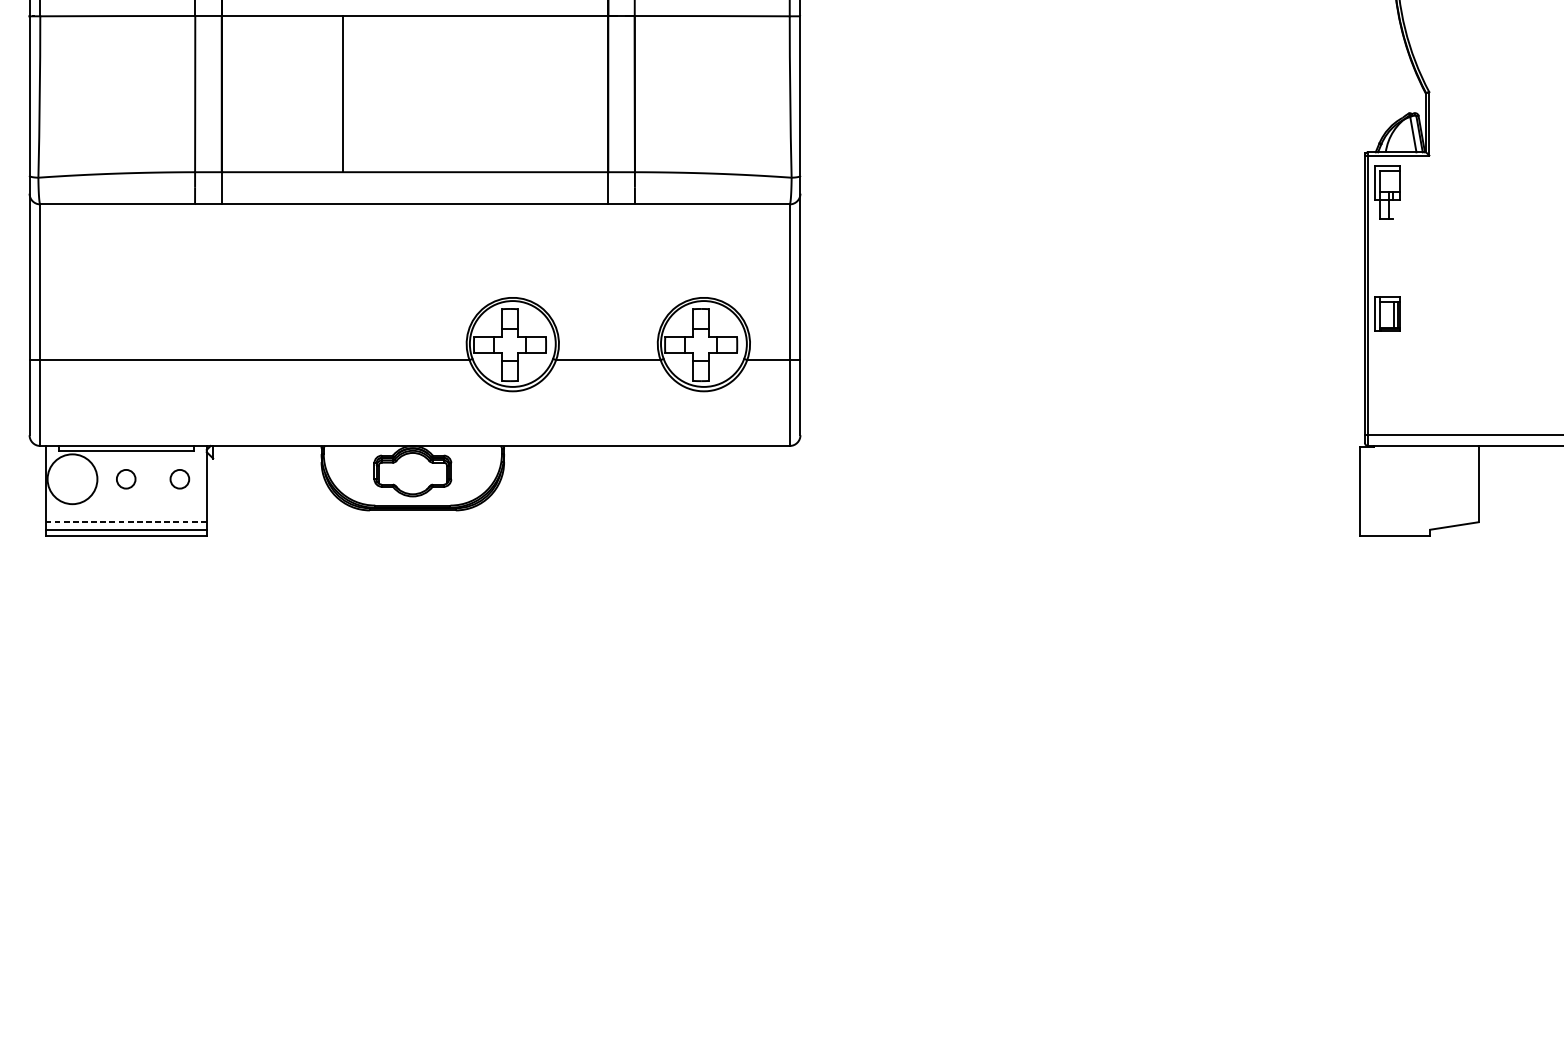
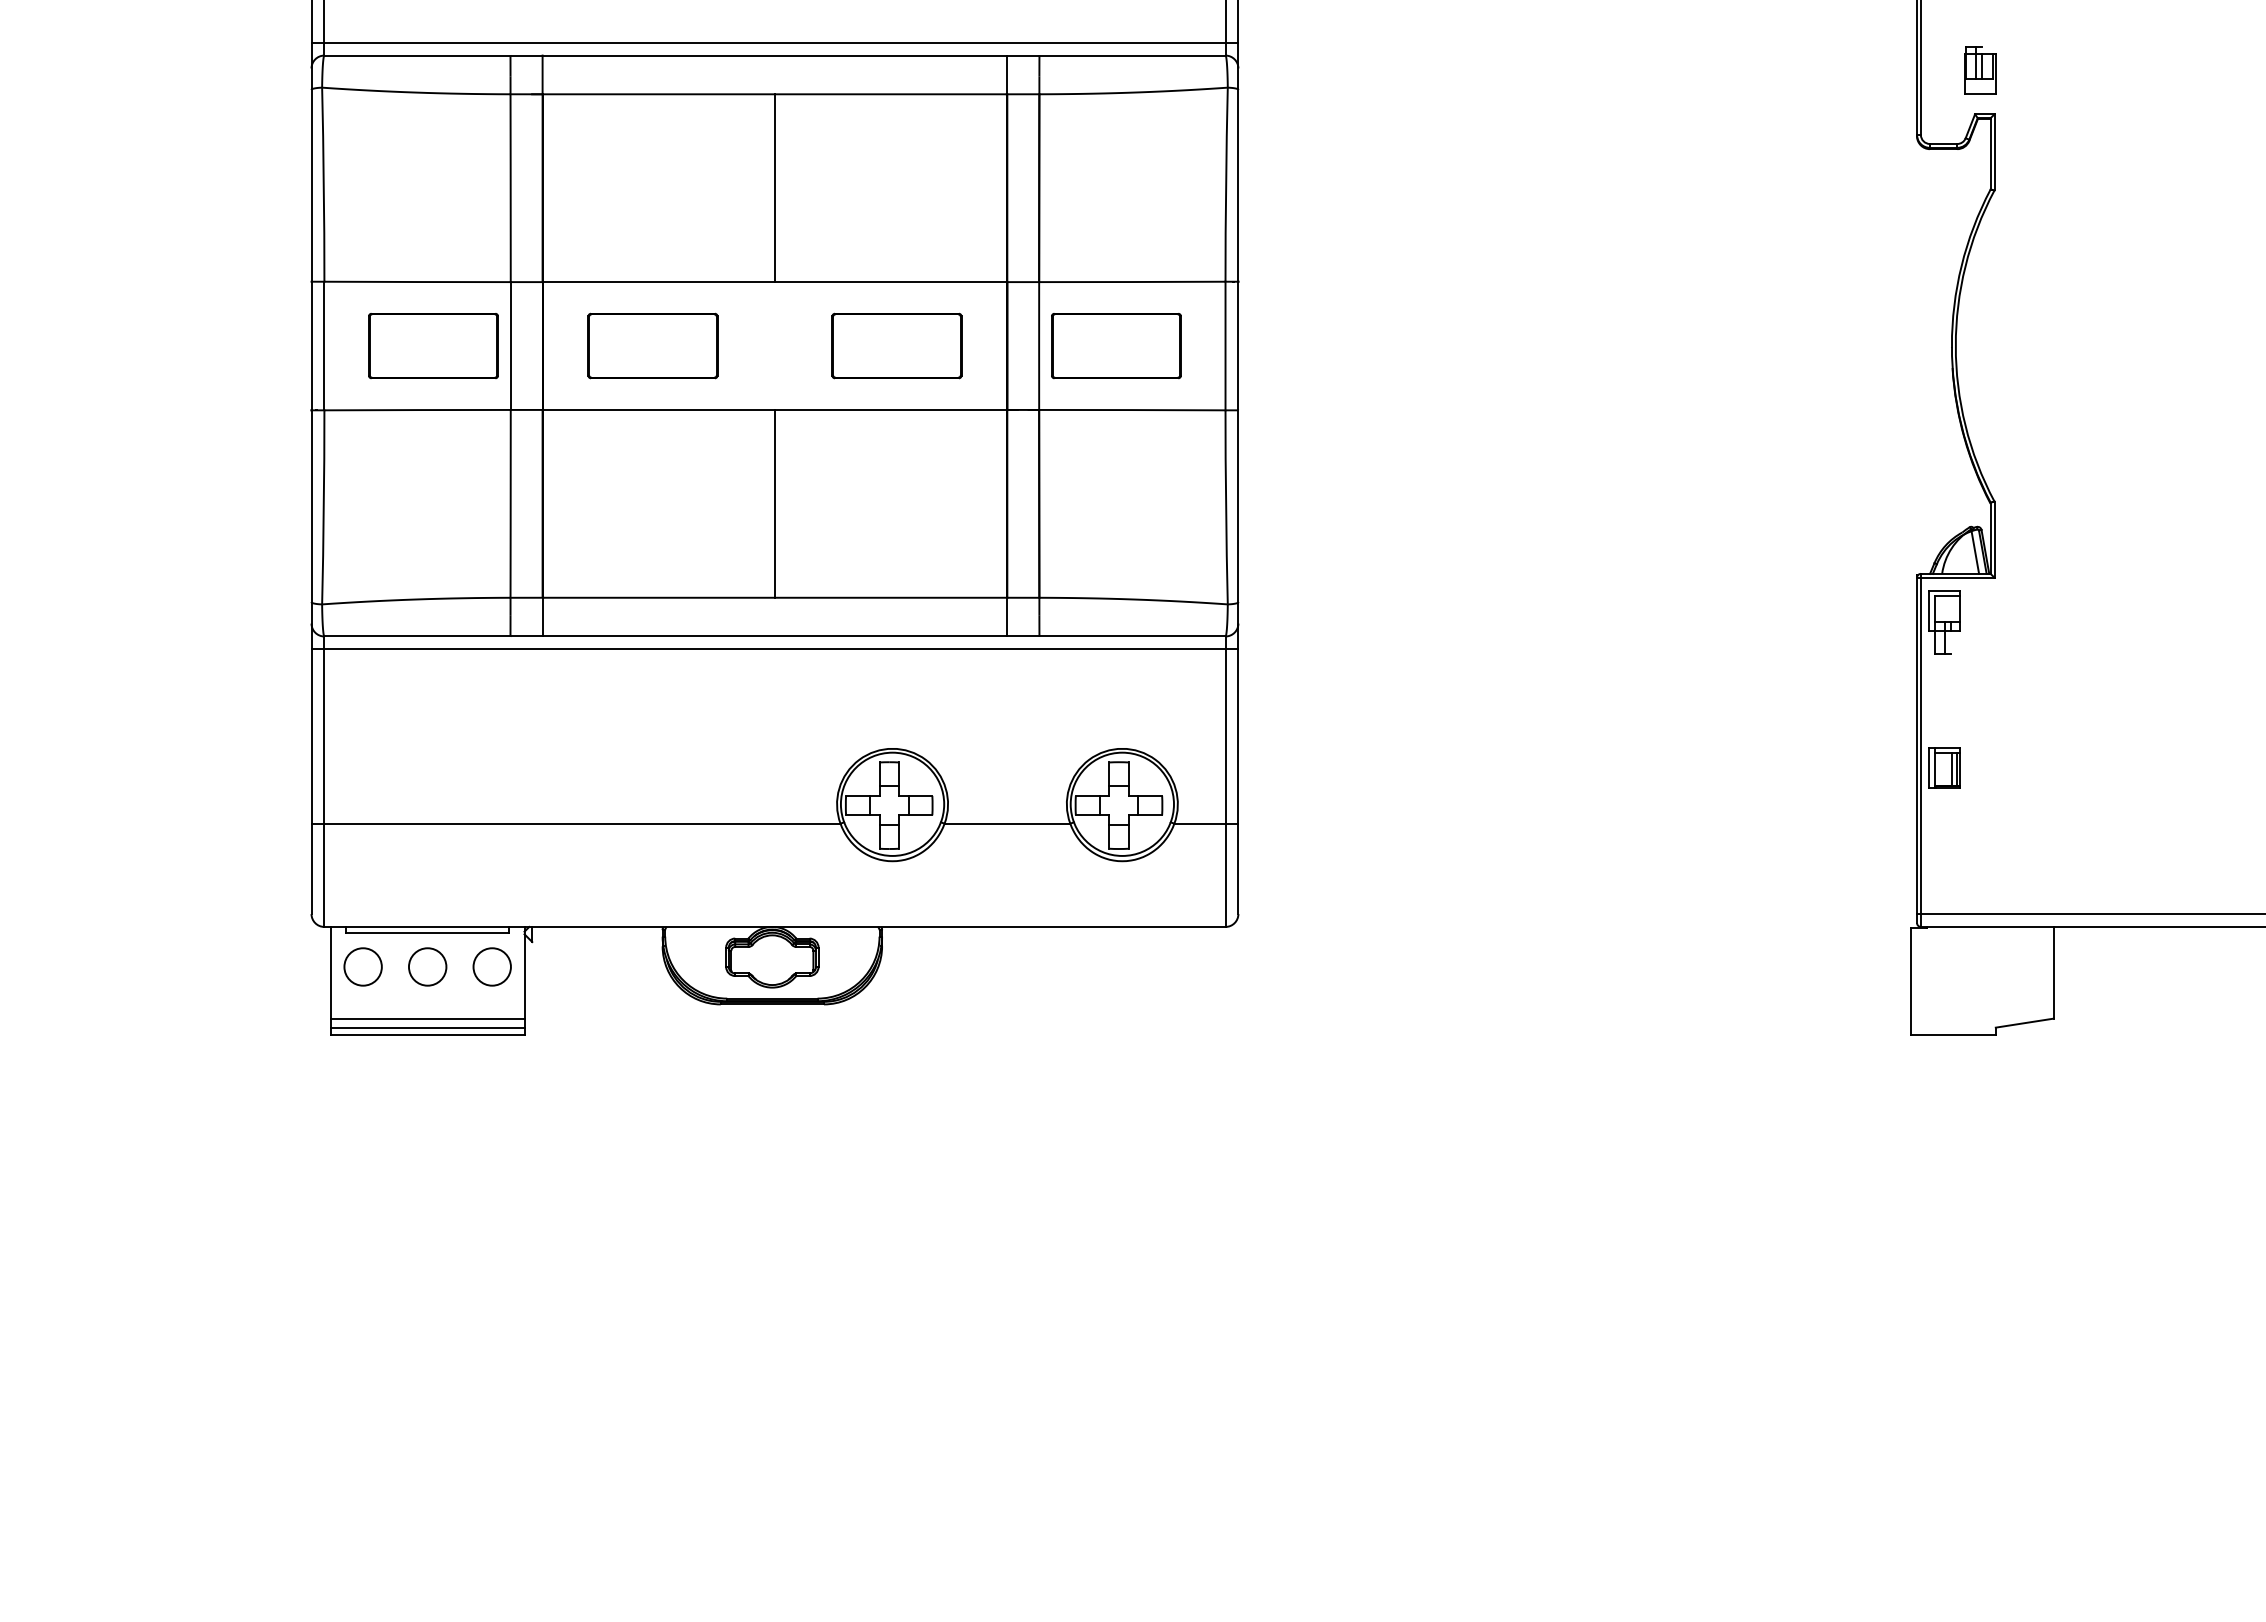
line: (342, 93) -> (774, 503), moved
line: (414, 215) -> (774, 649), added
circle: (71, 478) -> (362, 966), size x0.62
circle: (126, 478) -> (427, 966), size x1.67
circle: (179, 478) -> (491, 966), size x1.67
line: (126, 522) -> (427, 1018), dashed -> solid

